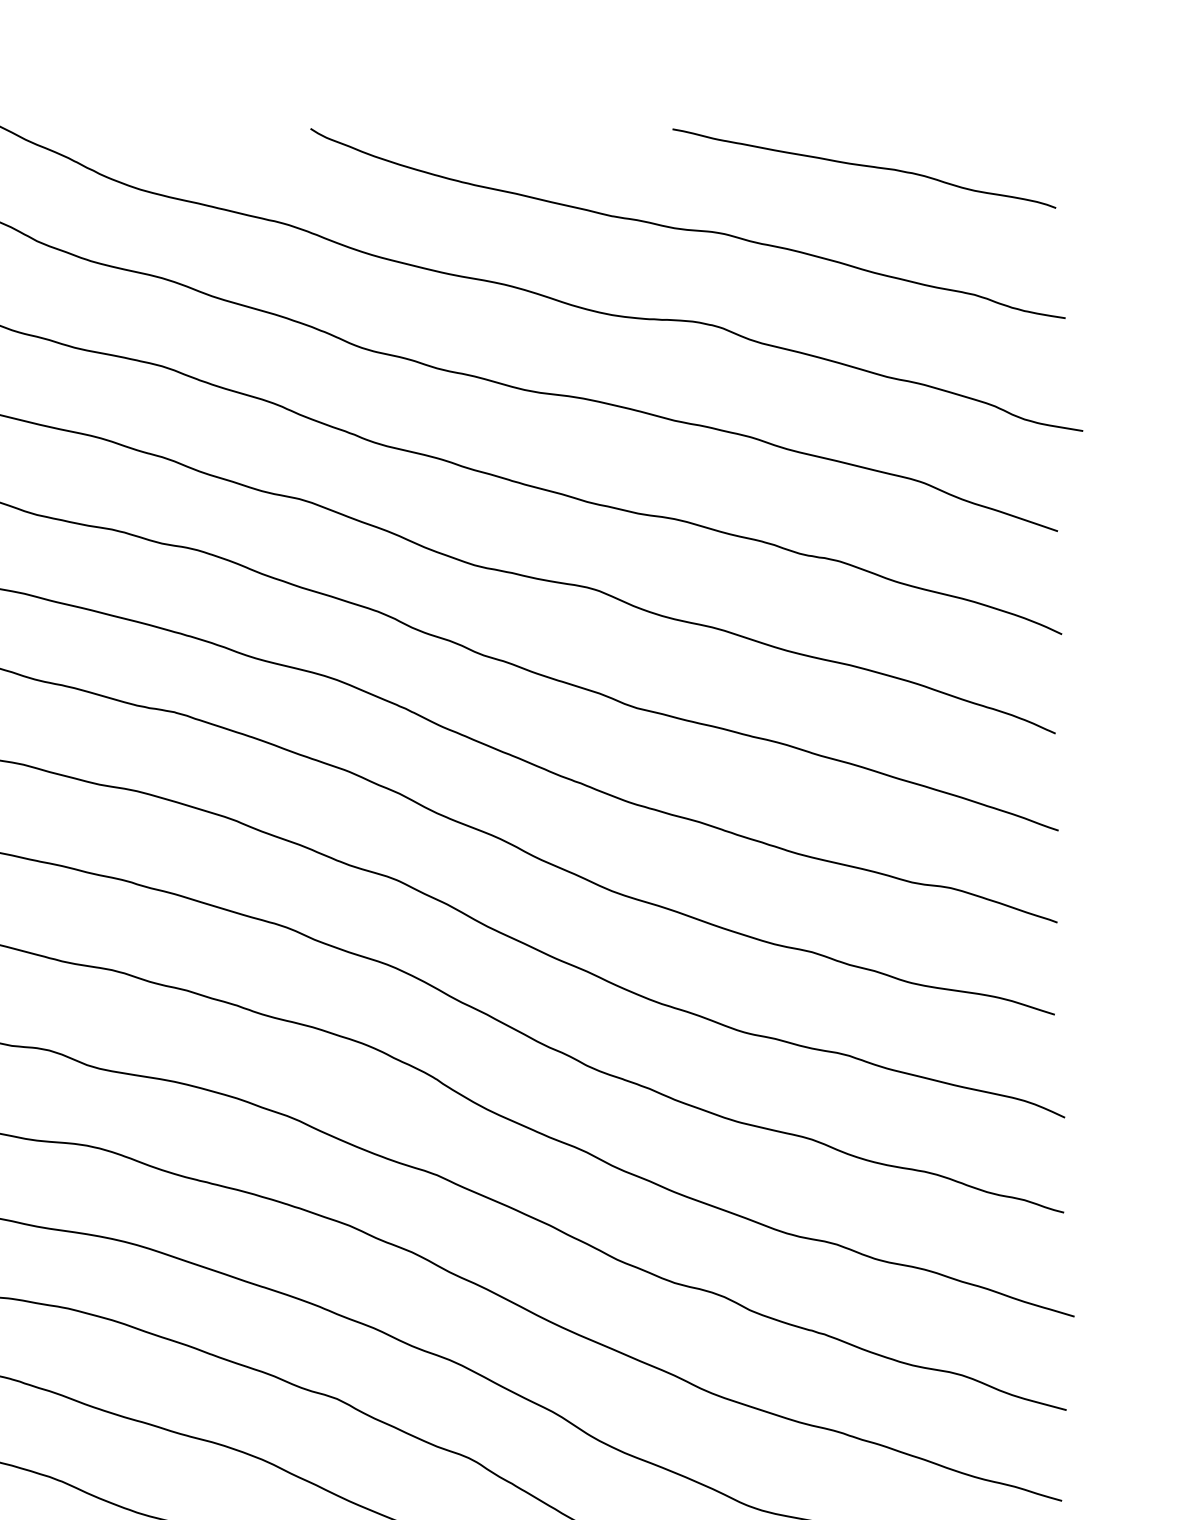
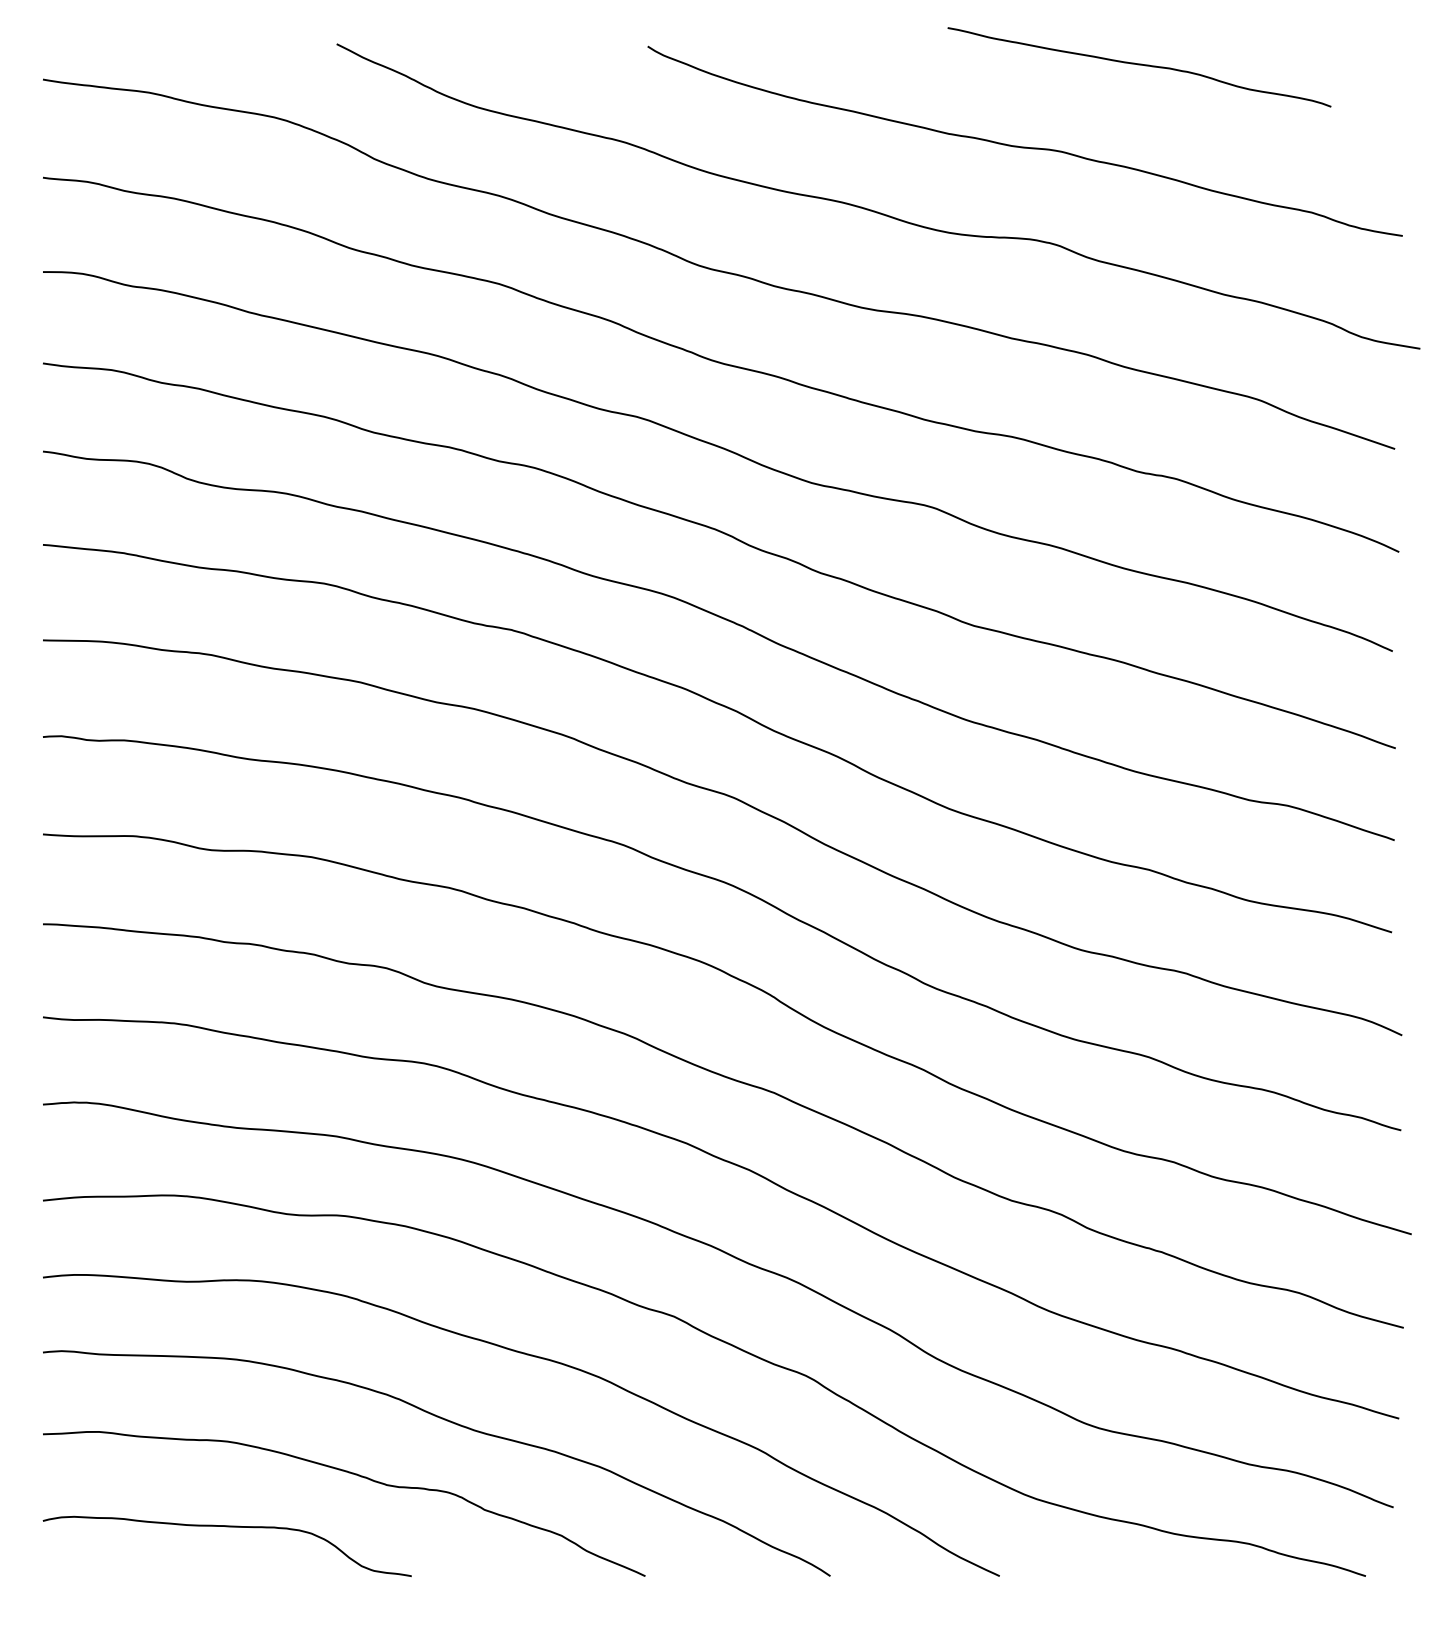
curve: (864, 166) -> (1139, 65), moved

